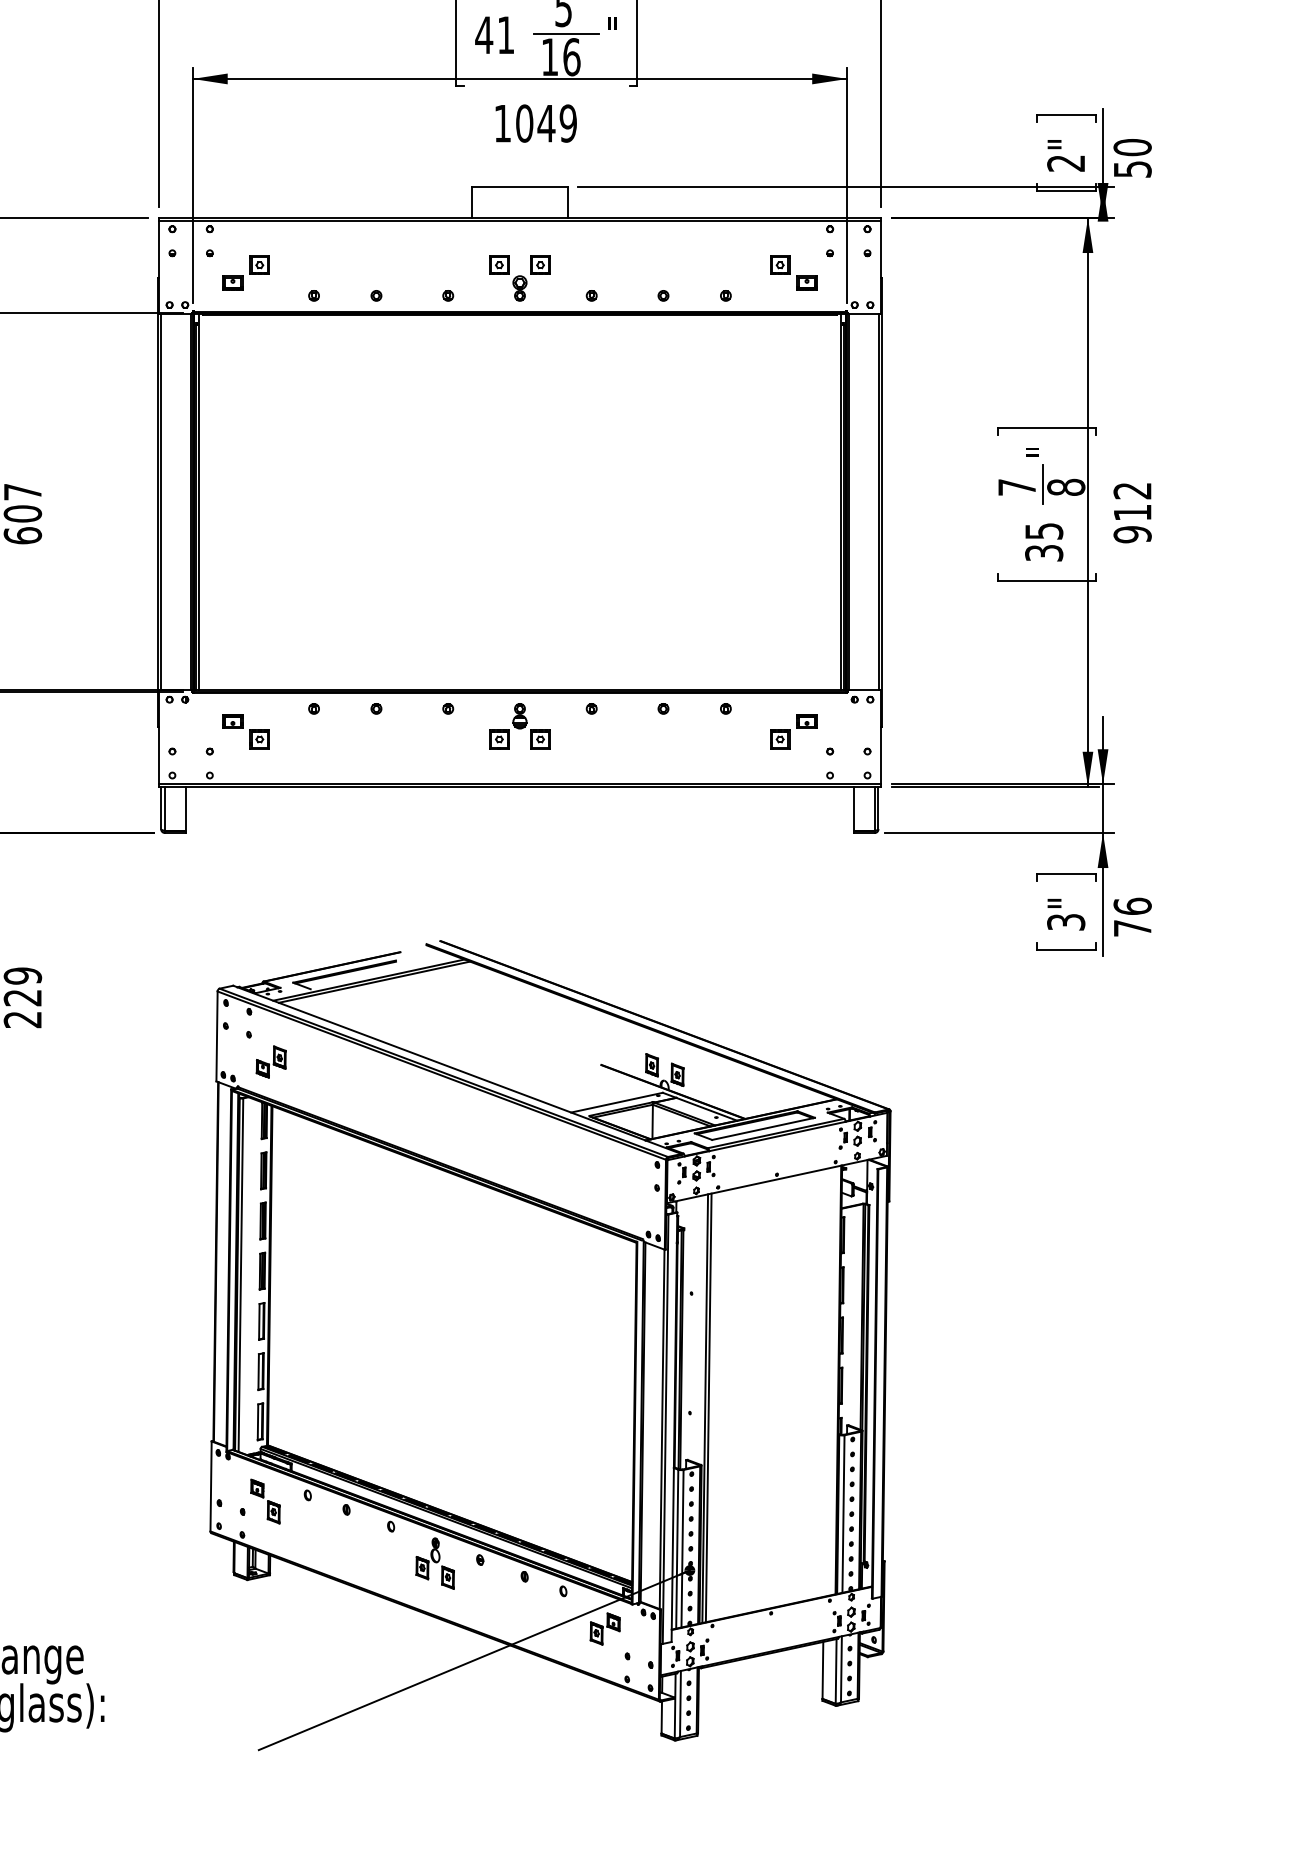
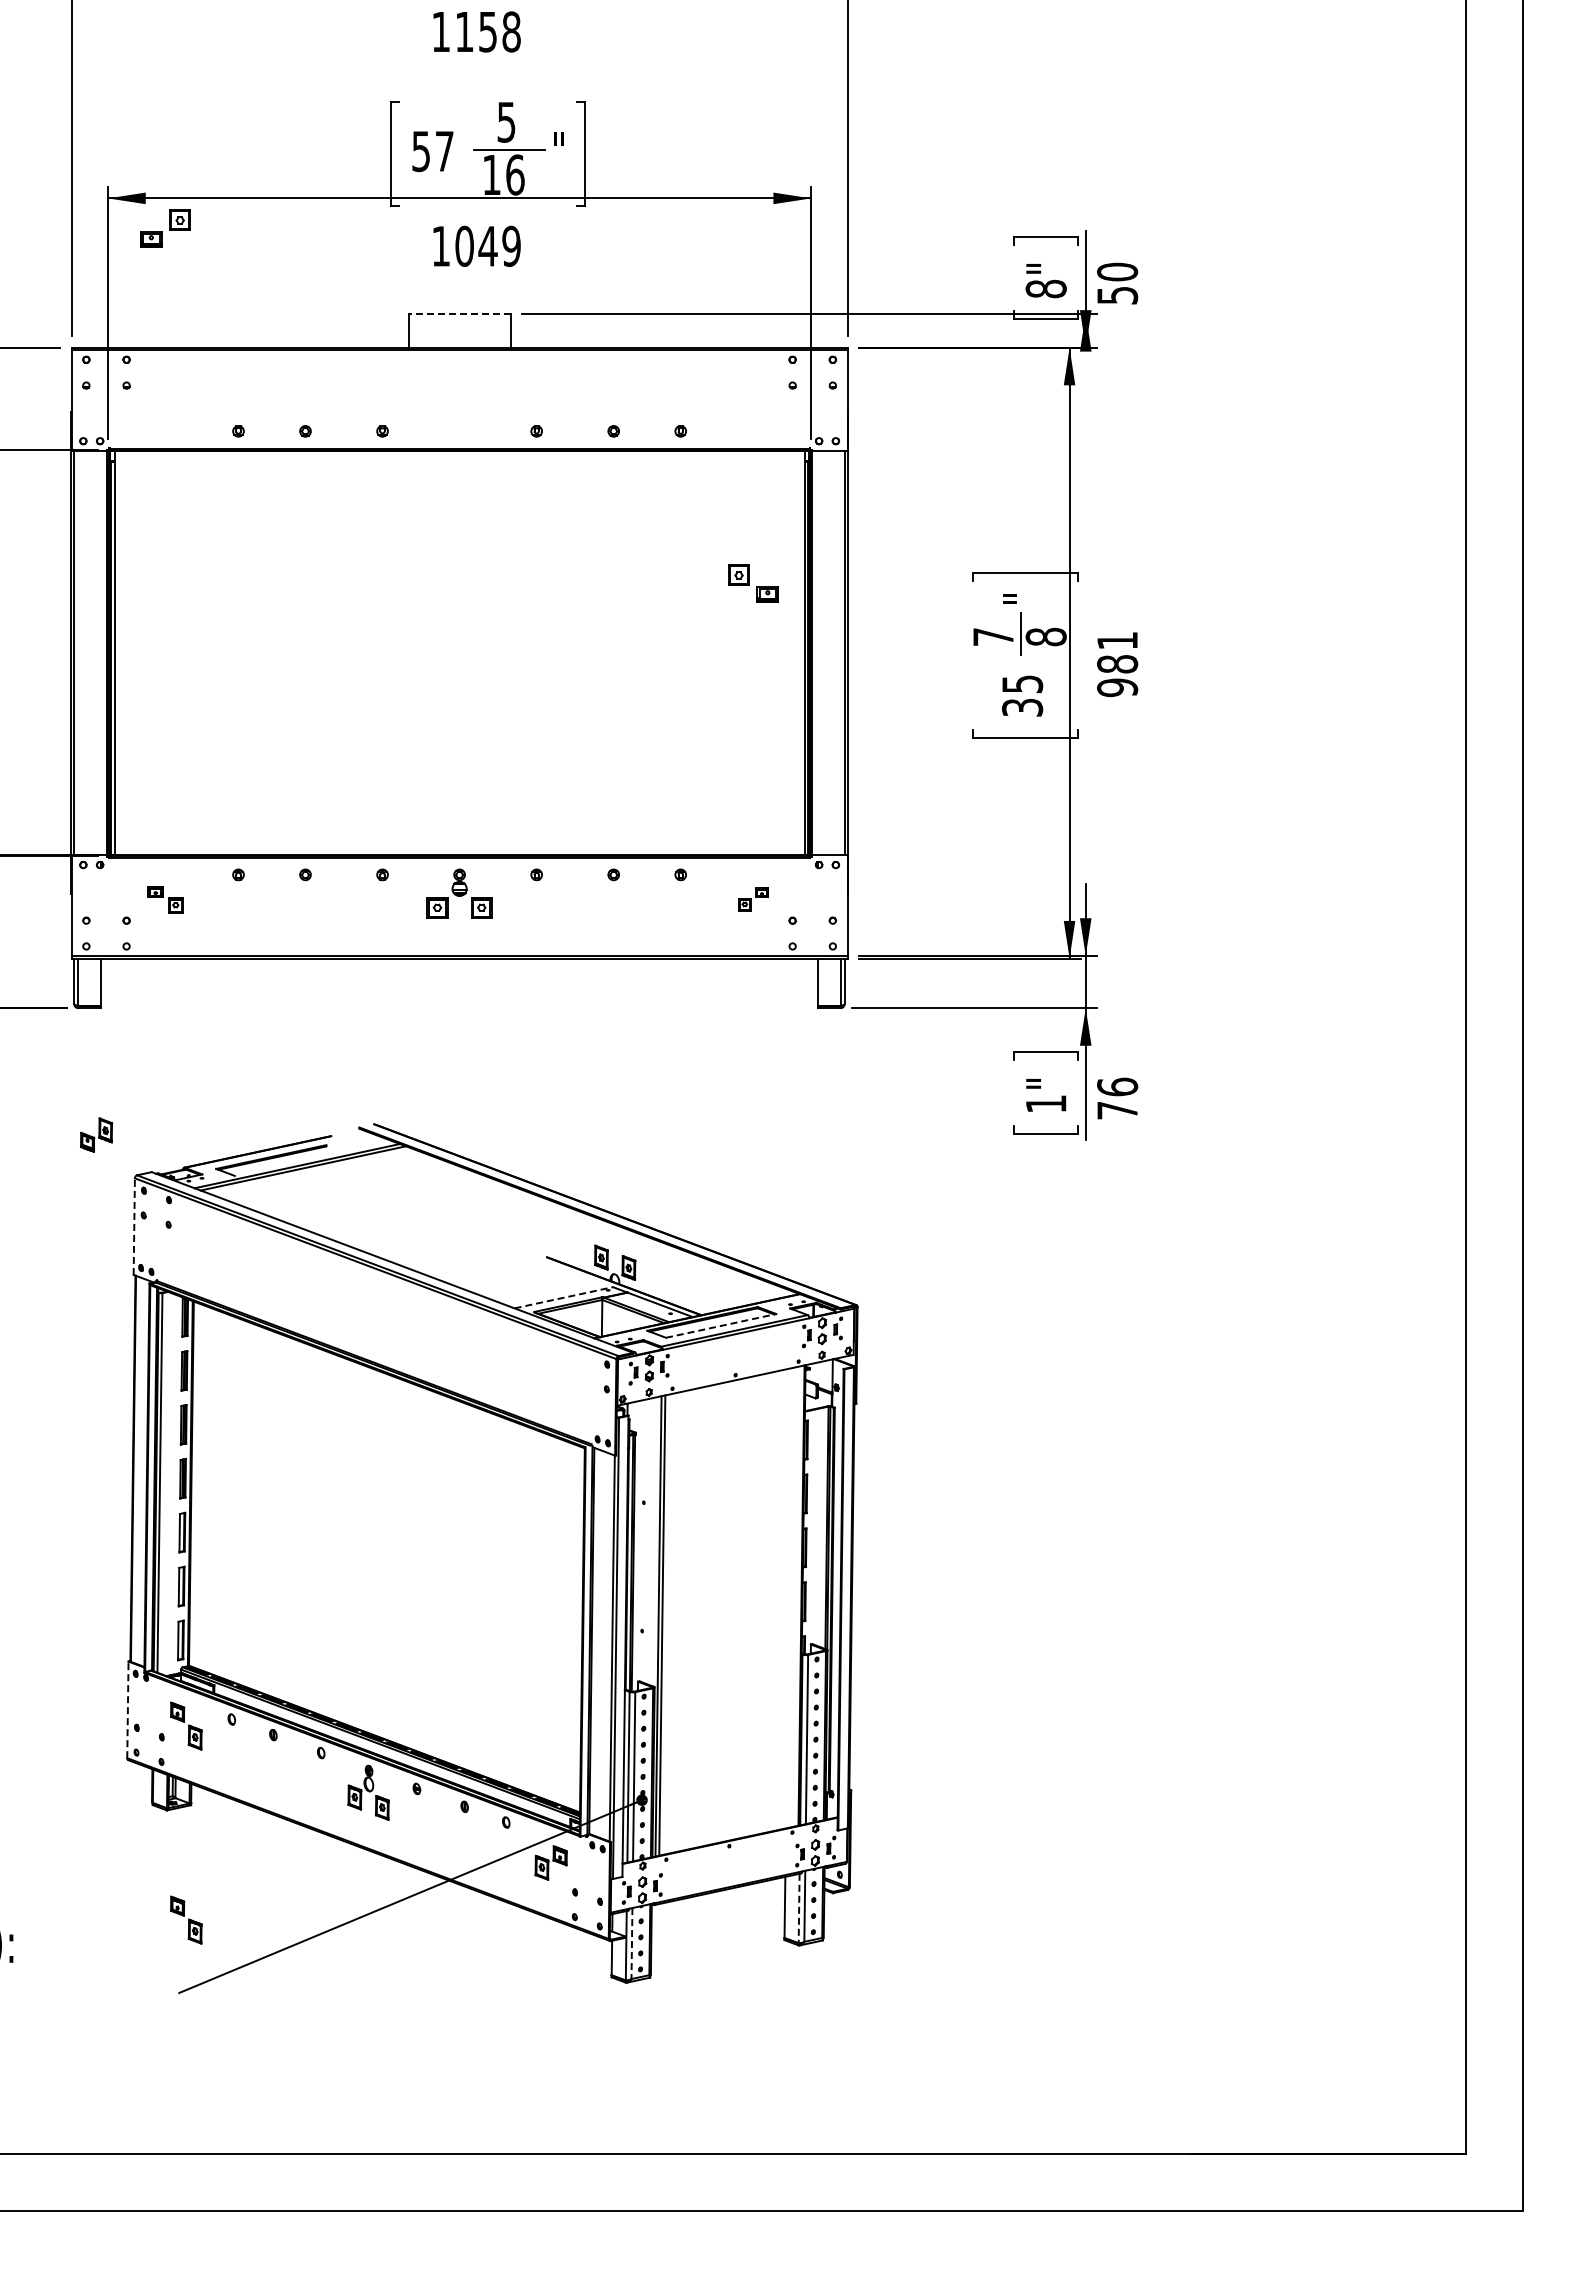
text: (494, 35) -> (432, 151), 41 -> 57
text: (1065, 162) -> (1045, 288), 2" -> 8"
line: (519, 187) -> (459, 314), solid -> dashed
part: (246, 272) -> (165, 228), moved
part: (793, 272) -> (753, 583), moved
part: (519, 278) -> (459, 412), removed
text: (1132, 501) -> (1117, 652), 912 -> 981
part: (246, 731) -> (165, 899), size x0.7
part: (793, 731) -> (753, 899), size x0.6
text: (1065, 921) -> (1045, 1103), 3" -> 1"
line: (217, 1036) -> (134, 1226), solid -> dashed
part: (271, 1061) -> (96, 1134), moved
line: (617, 1102) -> (564, 1297), solid -> dashed
line: (763, 1128) -> (721, 1325), solid -> dashed
line: (210, 1486) -> (127, 1709), solid -> dashed
line: (836, 1671) -> (799, 1908), solid -> dashed
part: (265, 1681) -> (186, 1919), added
line: (680, 1703) -> (631, 1943), solid -> dashed

